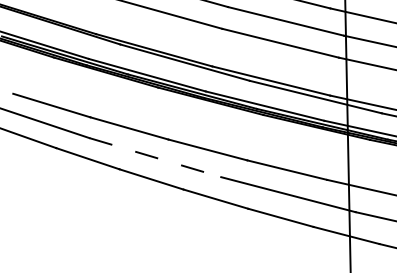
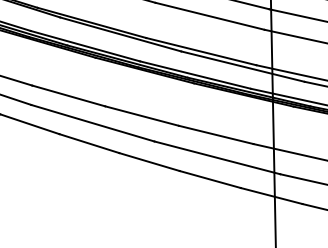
line: (155, 157) -> (93, 123), dashed -> solid

